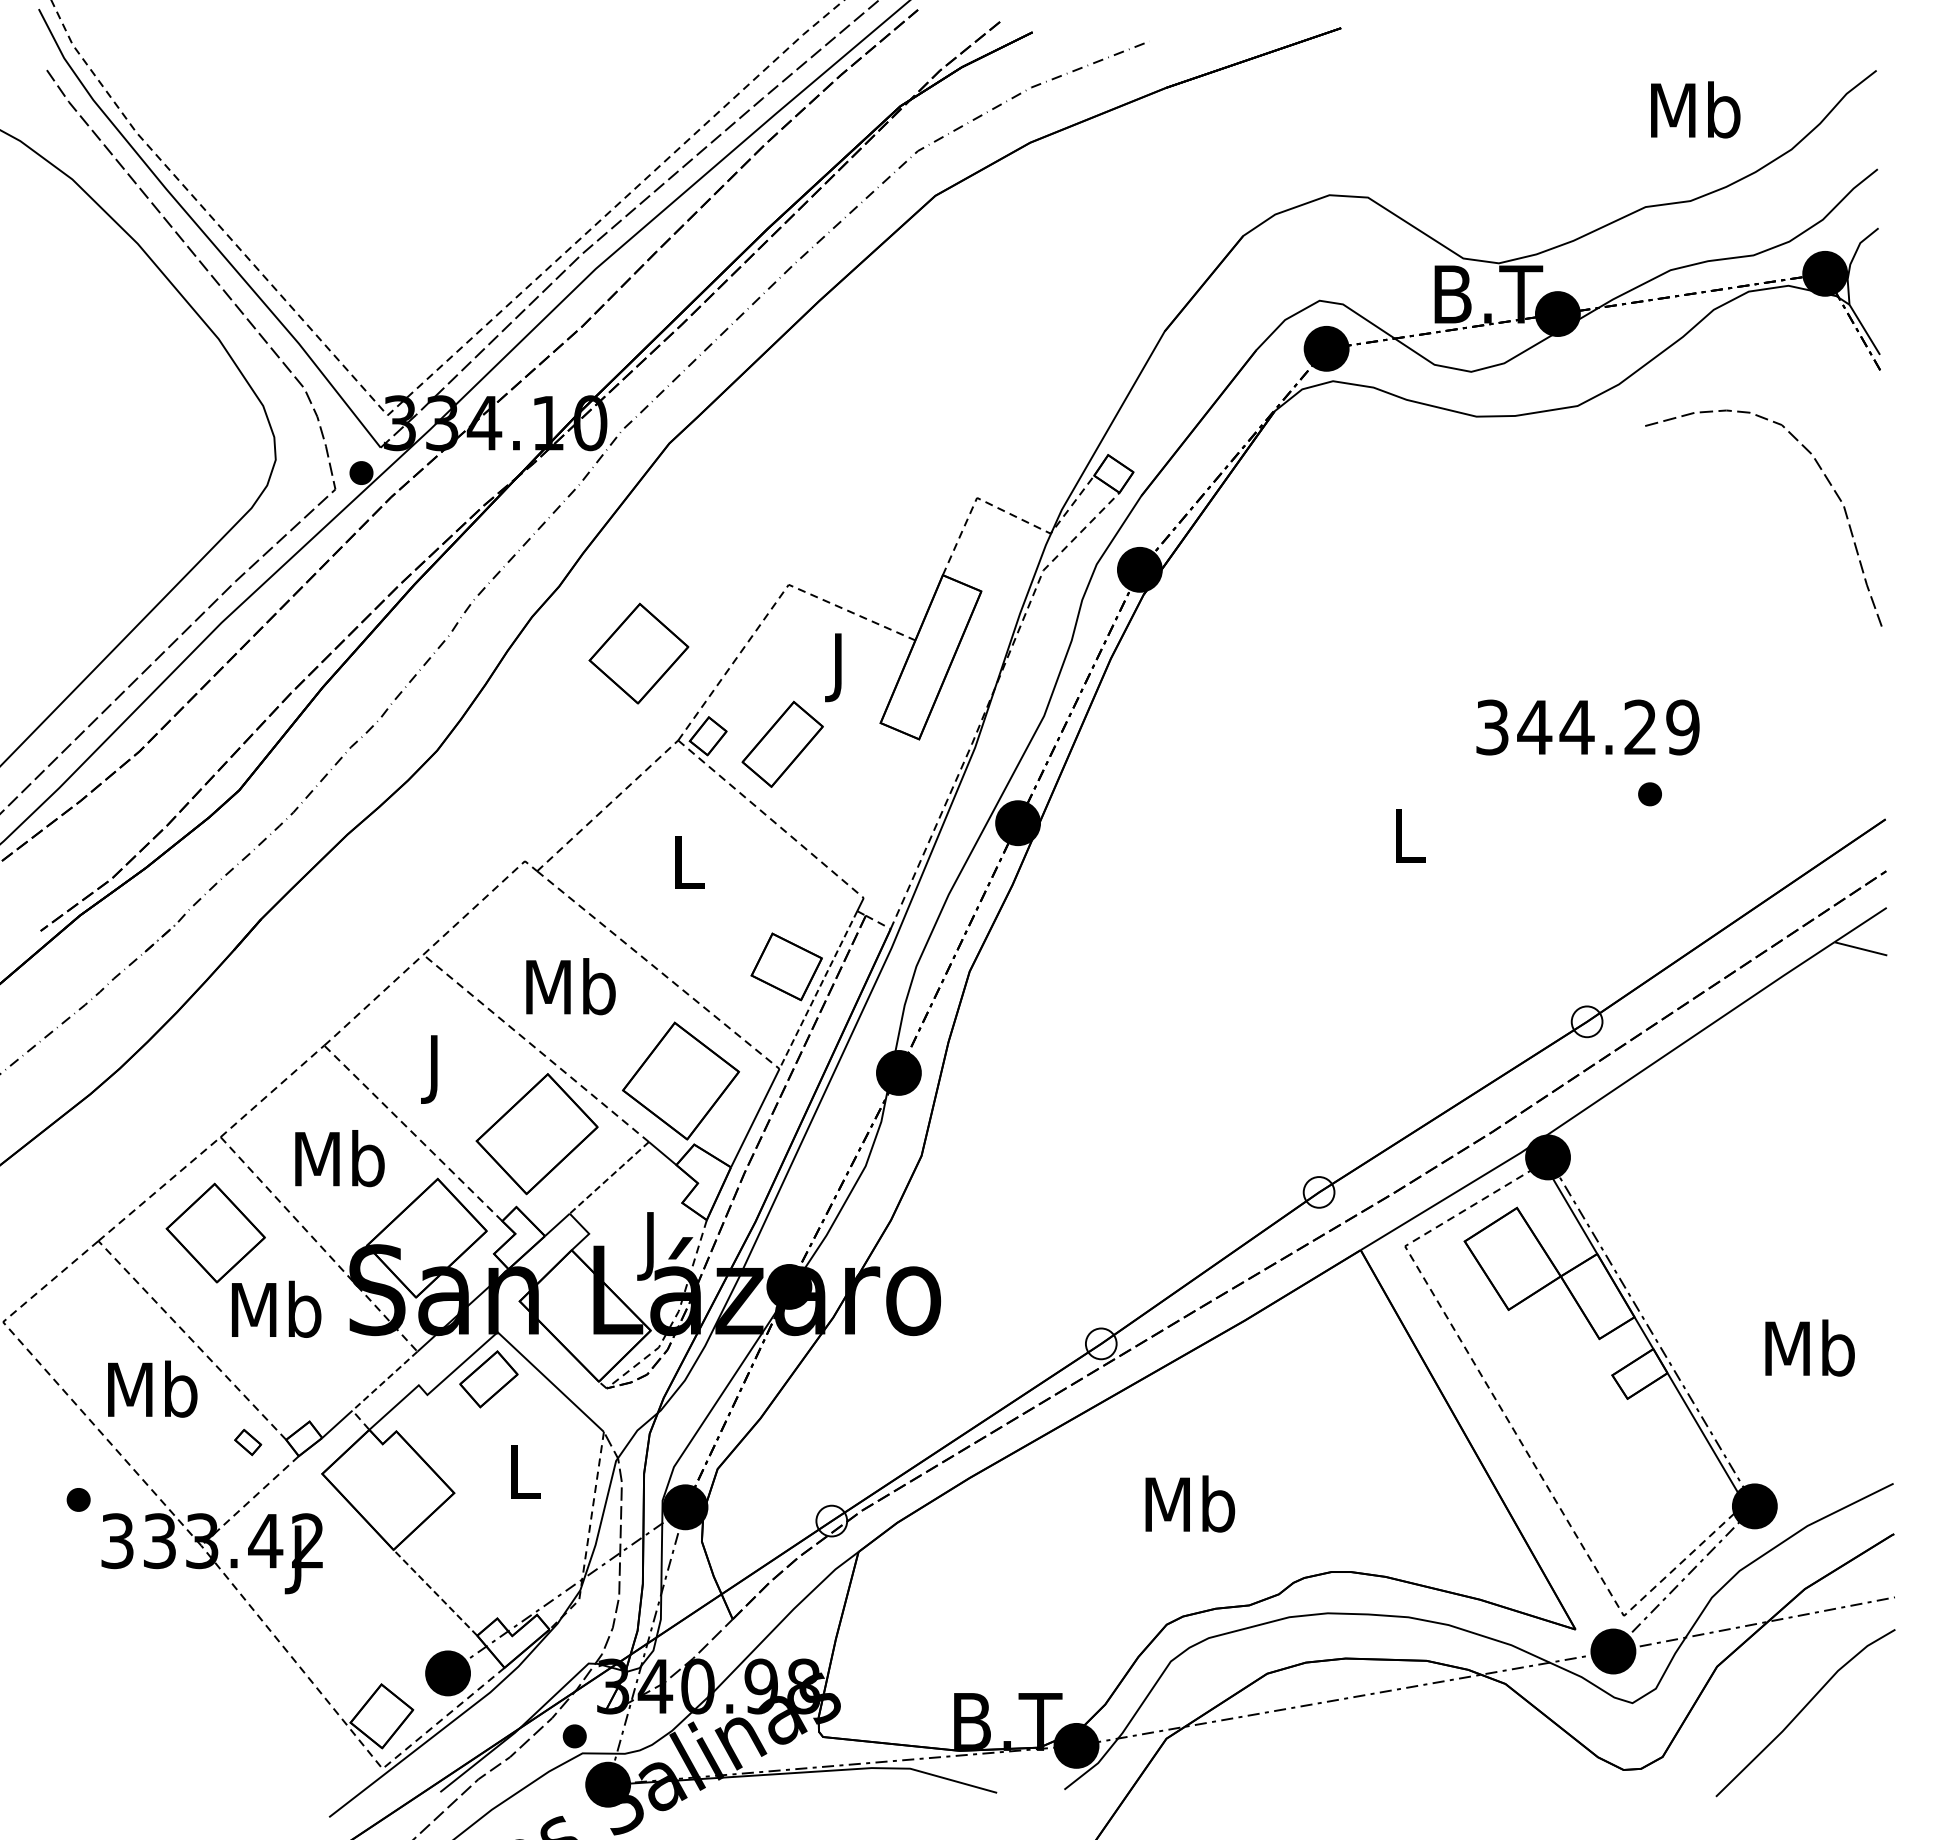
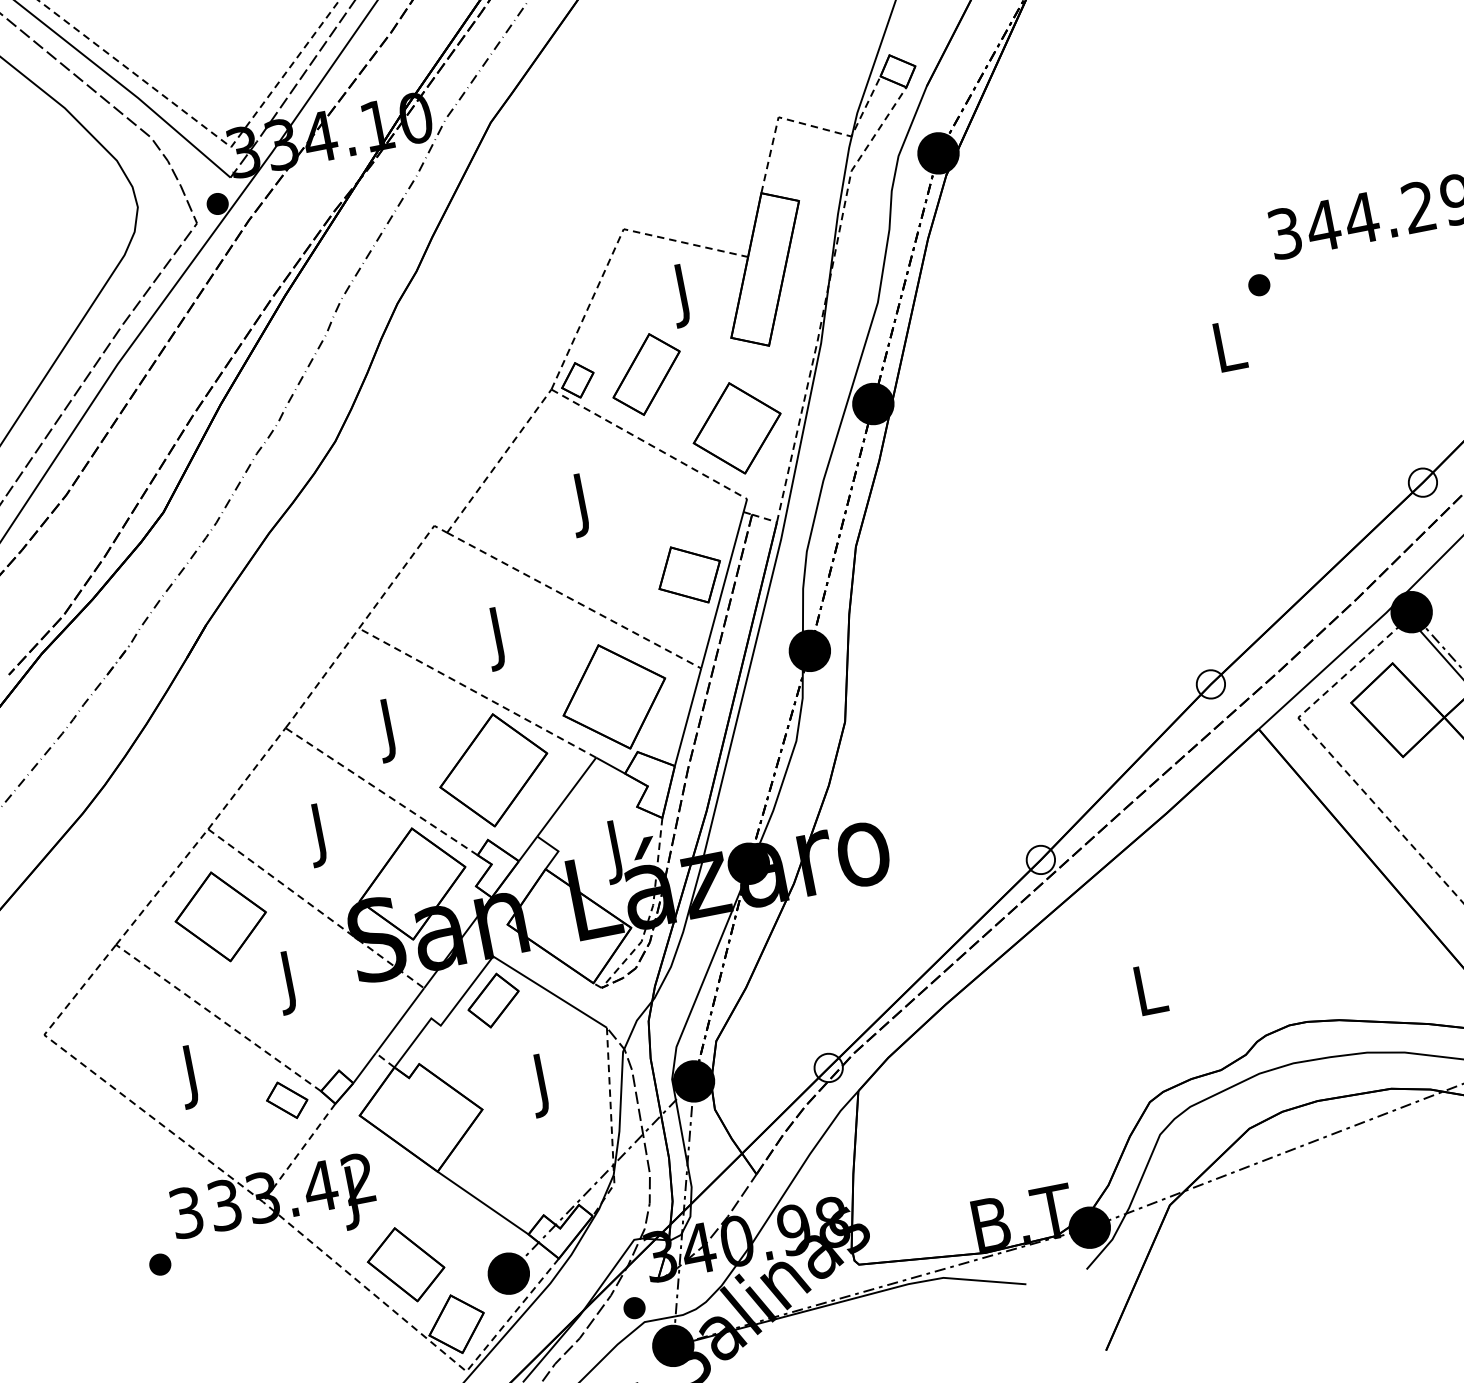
part: (638, 653) -> (736, 428), moved
part: (1649, 794) -> (1258, 285), moved
text: (689, 869) -> (584, 504), L -> J
line: (818, 990) -> (722, 590), dashed -> solid
text: (570, 993) -> (498, 637), Mb -> J
text: (339, 1165) -> (320, 833), Mb -> J
line: (609, 1178) -> (567, 797), dashed -> solid
text: (276, 1315) -> (290, 980), Mb -> J
line: (384, 1381) -> (399, 1021), dashed -> solid
text: (152, 1395) -> (192, 1074), Mb -> J
part: (247, 1442) -> (286, 1100), size x1.67
text: (524, 1479) -> (543, 1084), L -> J
part: (78, 1499) -> (160, 1264), moved
text: (1190, 1503) -> (1149, 988), Mb -> L
line: (435, 1592) -> (483, 1202), dashed -> solid
part: (340, 1642) -> (406, 1264), added

